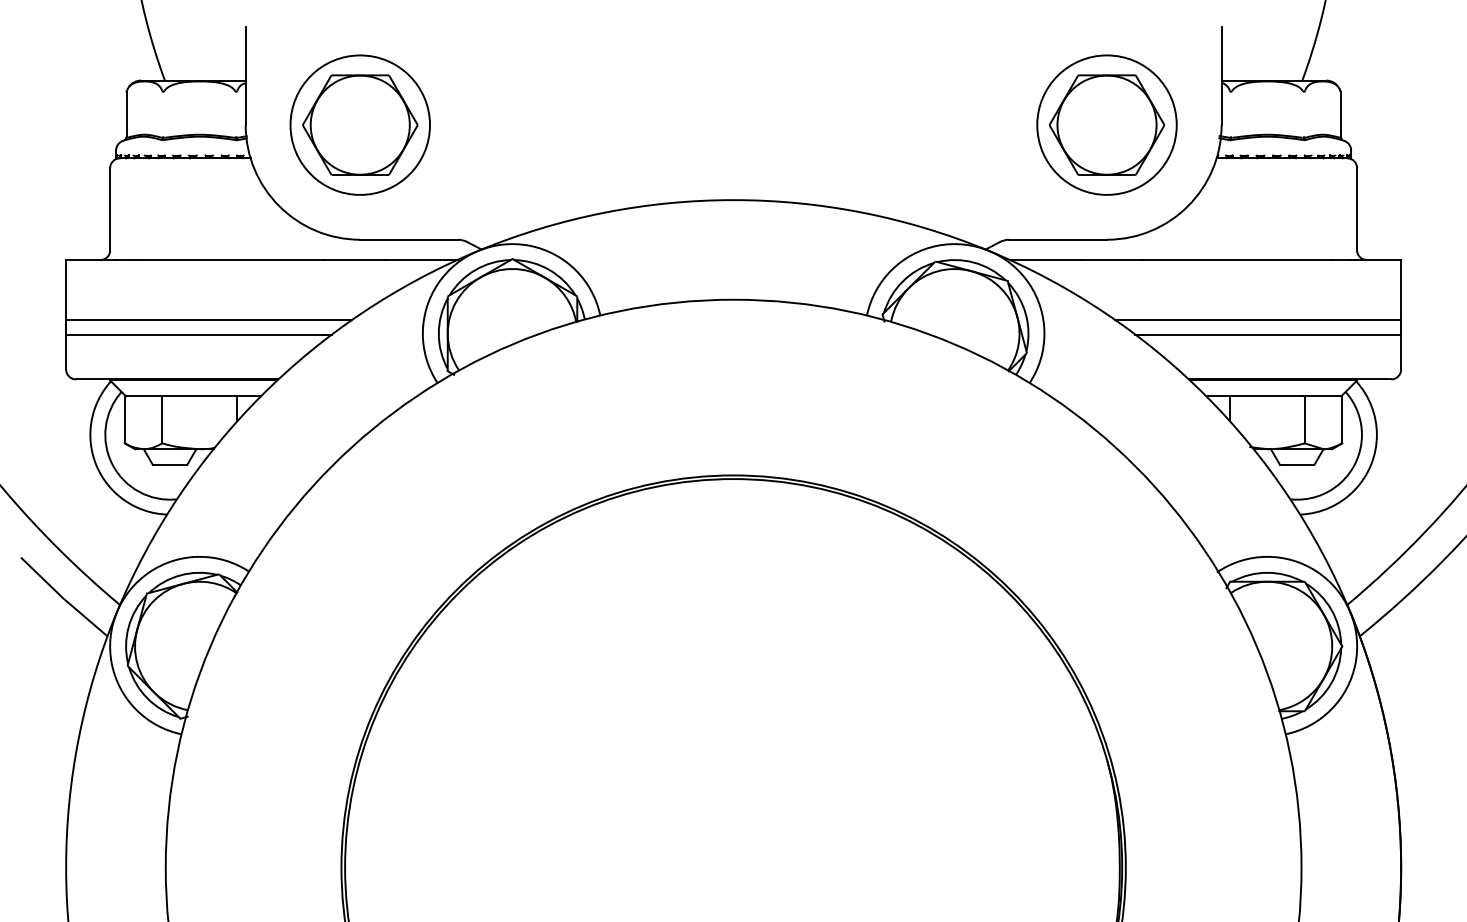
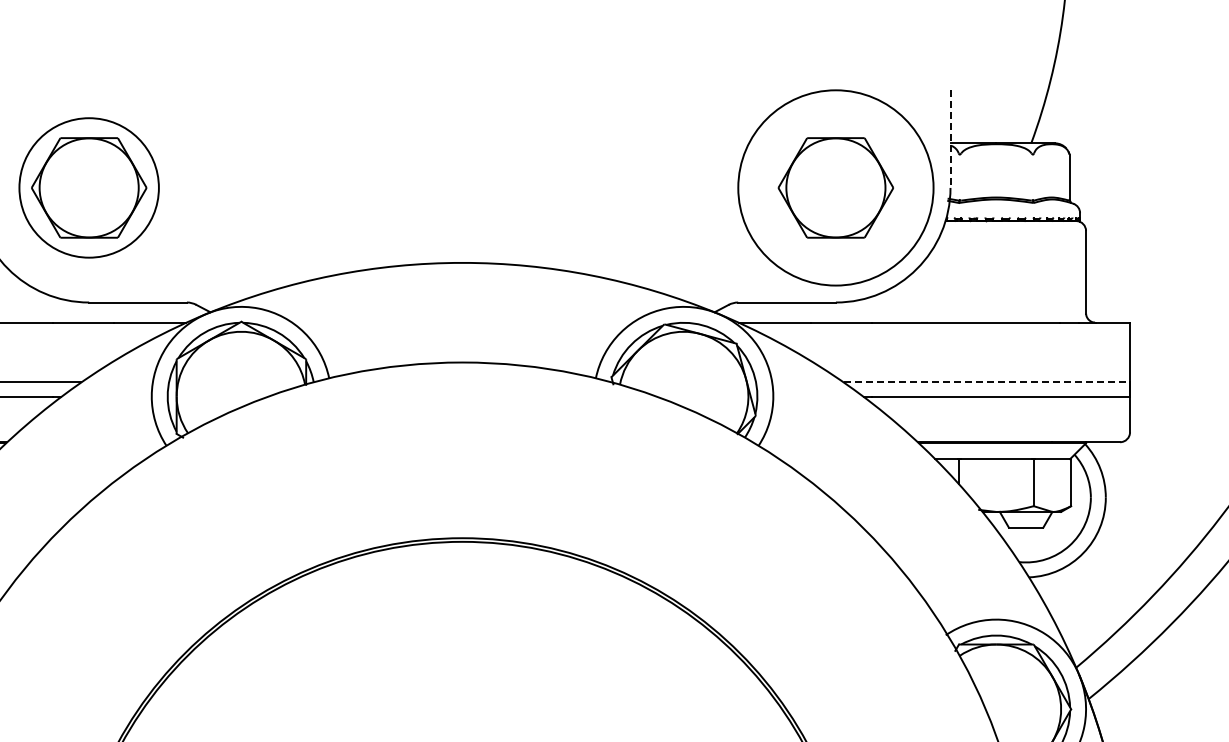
line: (1221, 76) -> (950, 139), solid -> dashed
circle: (1106, 124) -> (835, 187), size x1.4
line: (1258, 319) -> (987, 382), solid -> dashed

